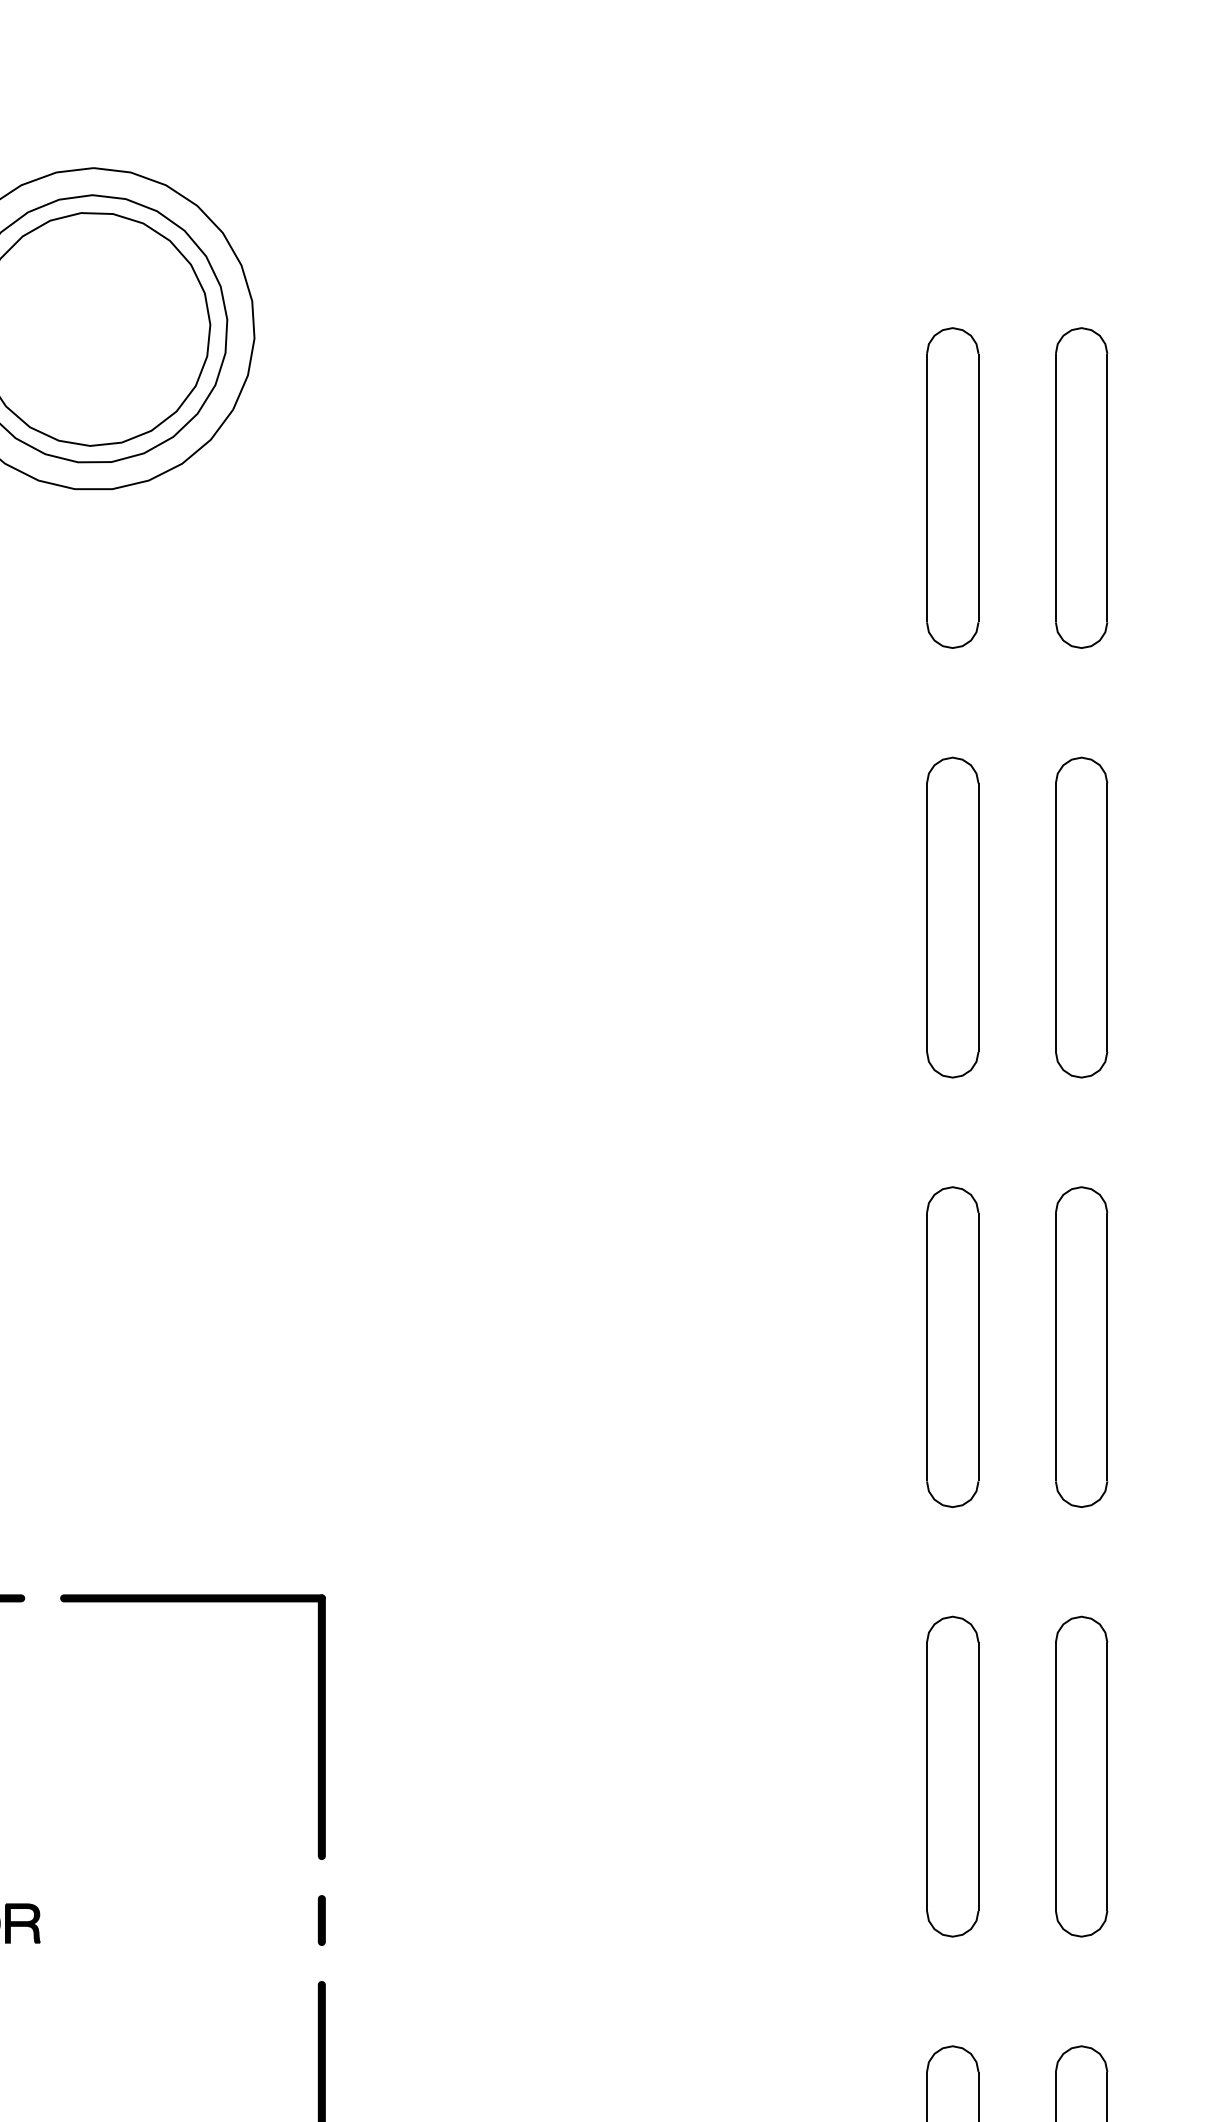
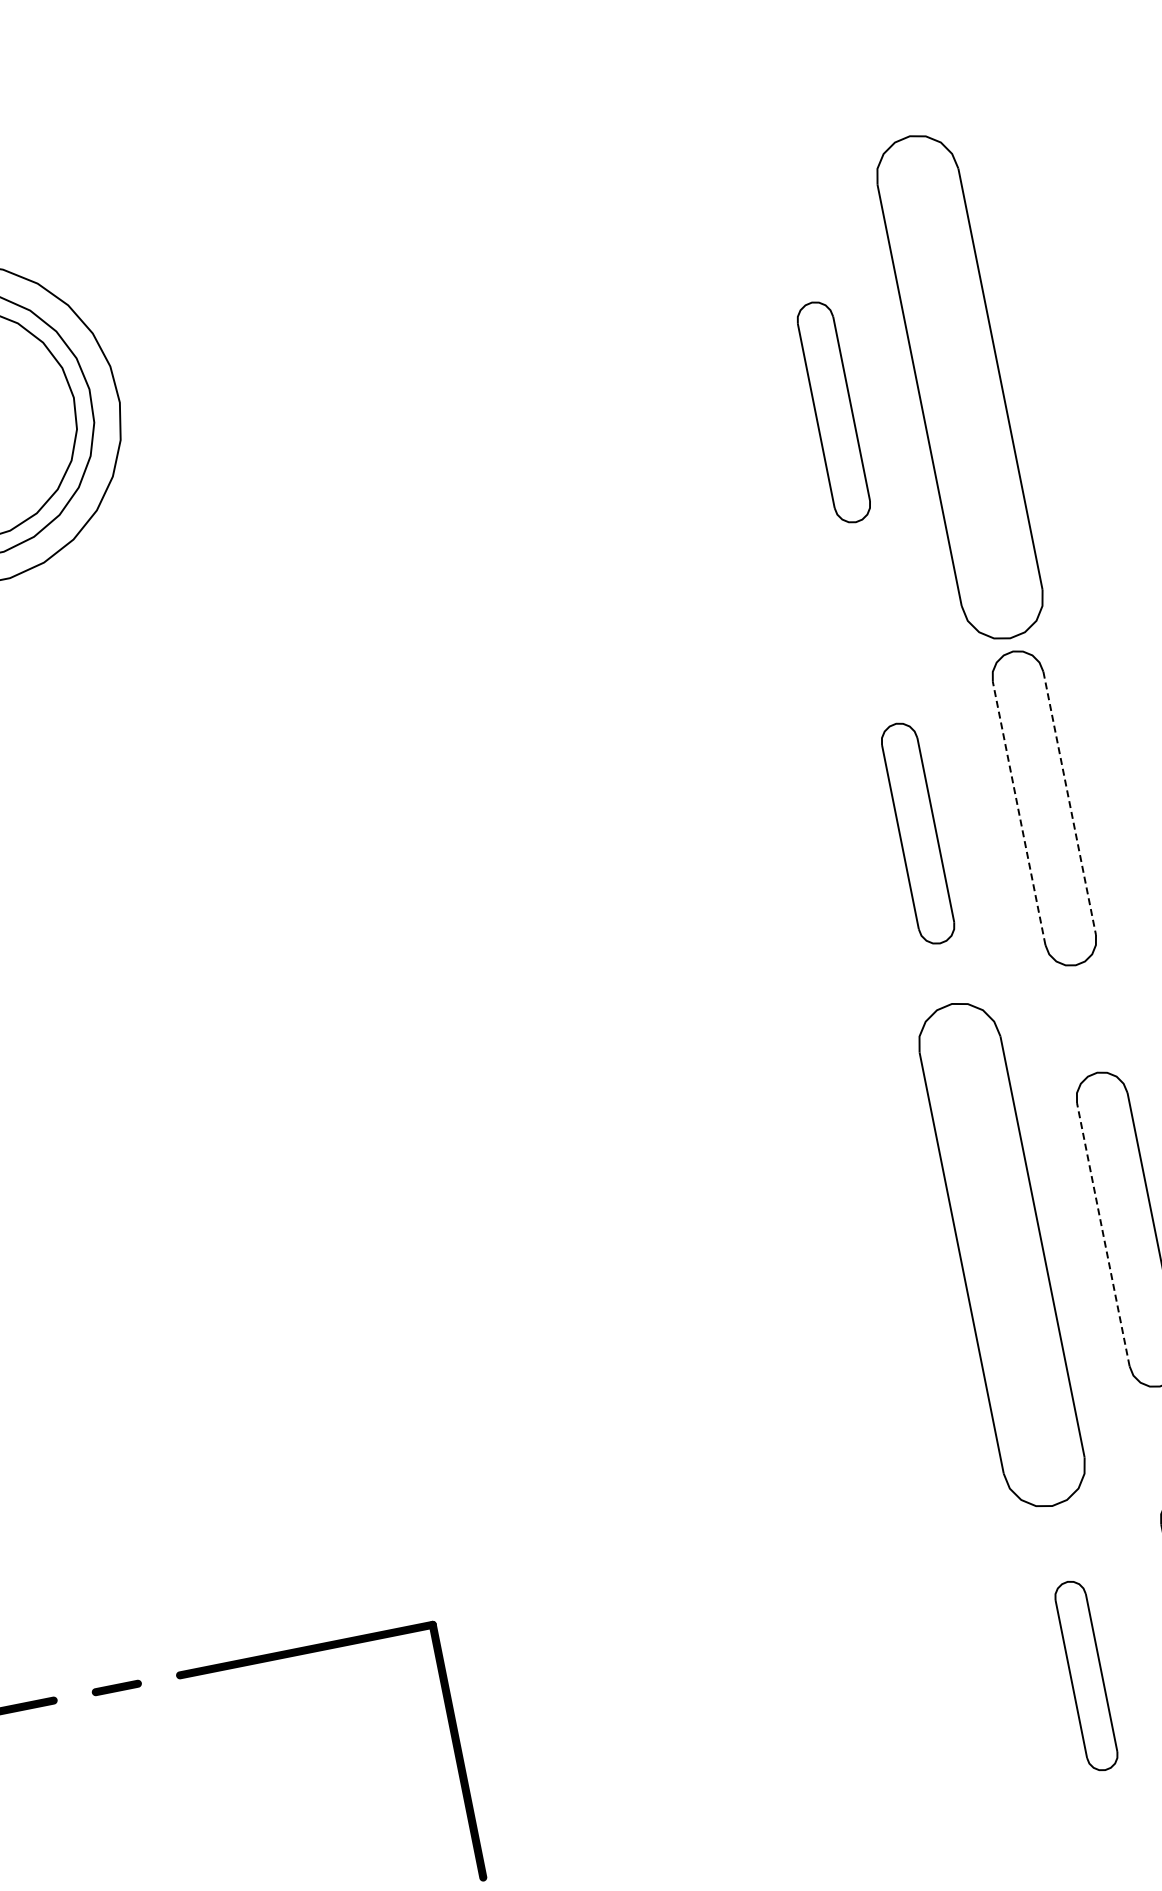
part: (952, 487) -> (833, 411), size x0.7
part: (1081, 487) -> (960, 386), size x1.6
part: (952, 917) -> (917, 833), size x0.7
line: (1055, 917) -> (1018, 813), solid -> dashed
line: (1107, 918) -> (1069, 804), solid -> dashed
part: (952, 1346) -> (1001, 1254), size x1.6
line: (1055, 1346) -> (1102, 1234), solid -> dashed
part: (952, 1776) -> (1086, 1675), size x0.6

